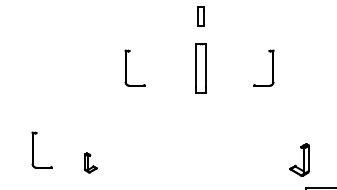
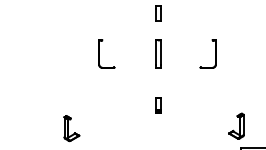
part: (200, 68) -> (158, 54), size x0.71
part: (200, 133) -> (158, 105), added
part: (33, 149) -> (26, 118), removed
part: (90, 162) -> (71, 128), size x1.67

